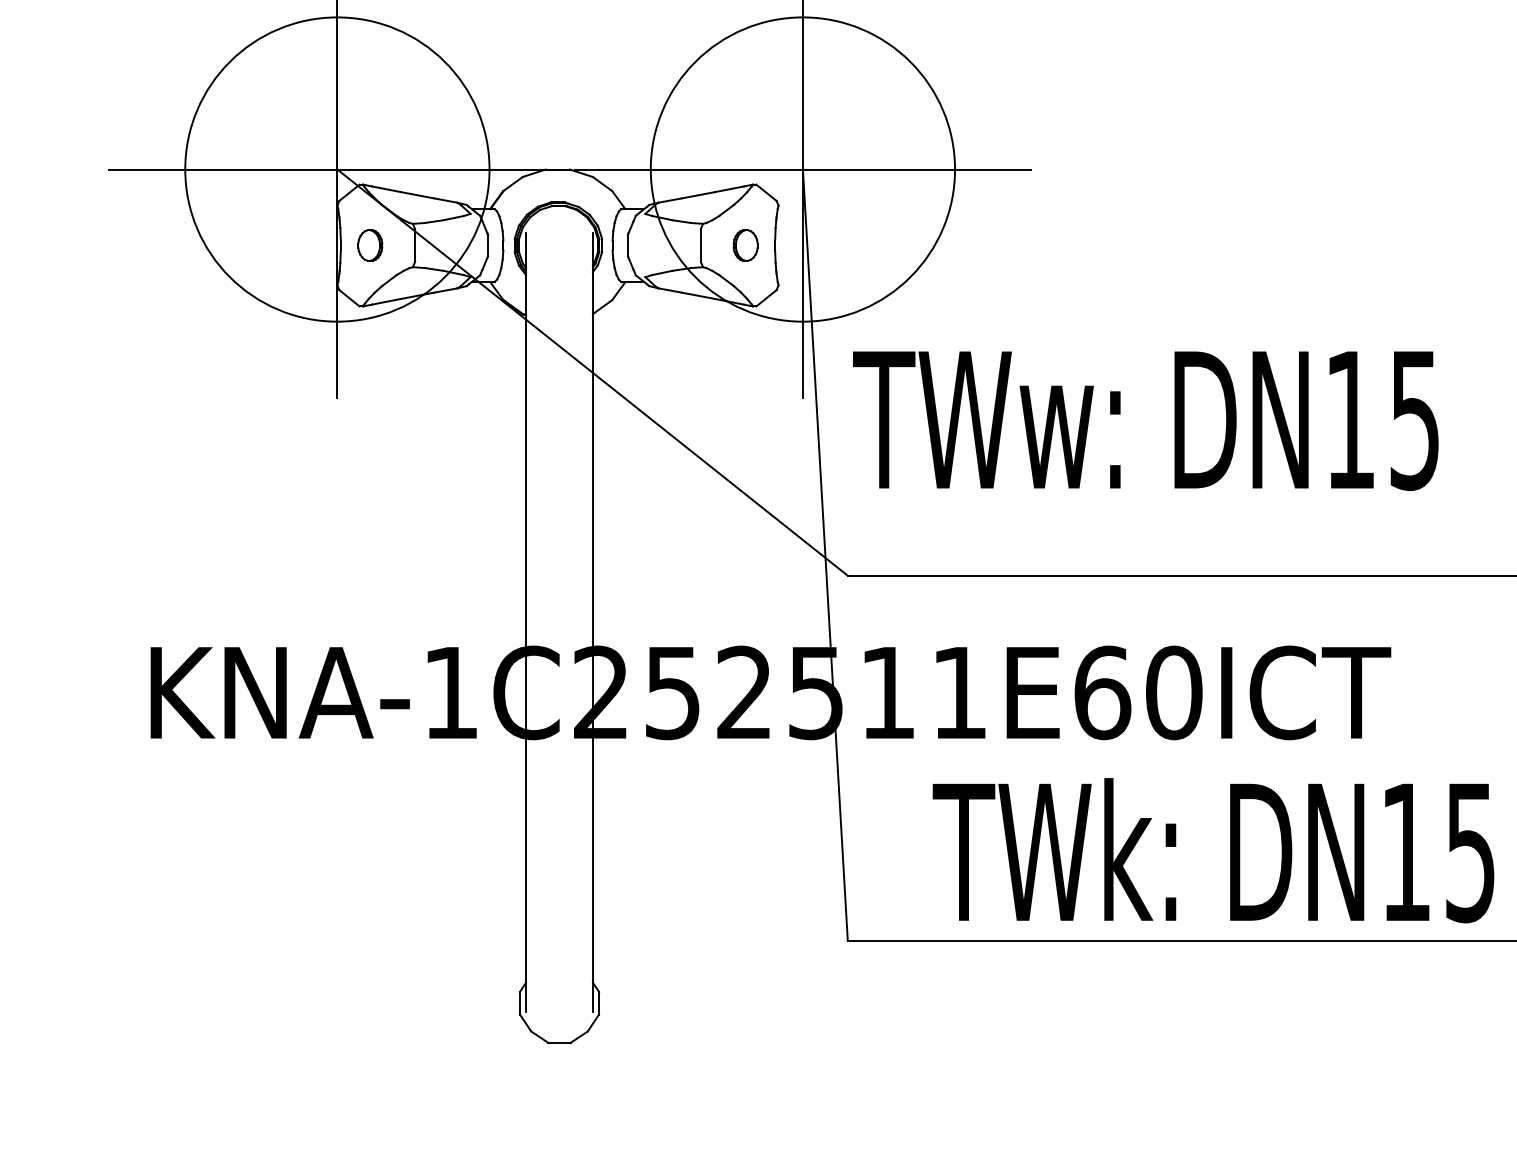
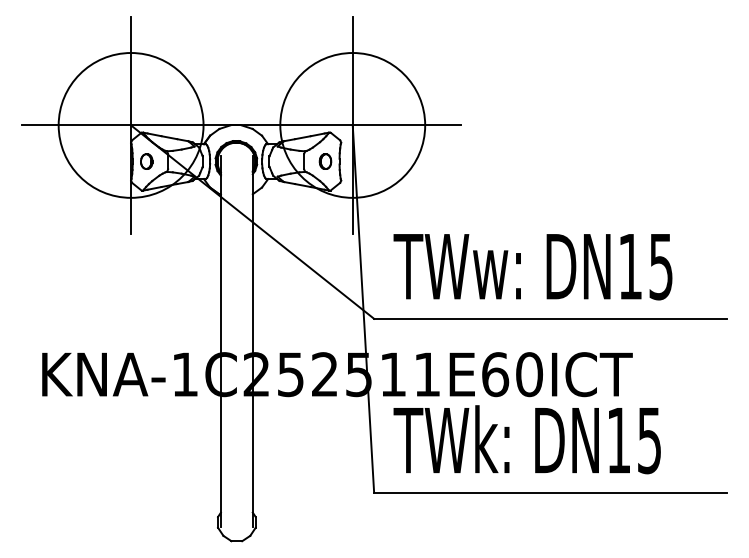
text: (1144, 421) -> (532, 267), moved
text: (1211, 850) -> (526, 439), moved

